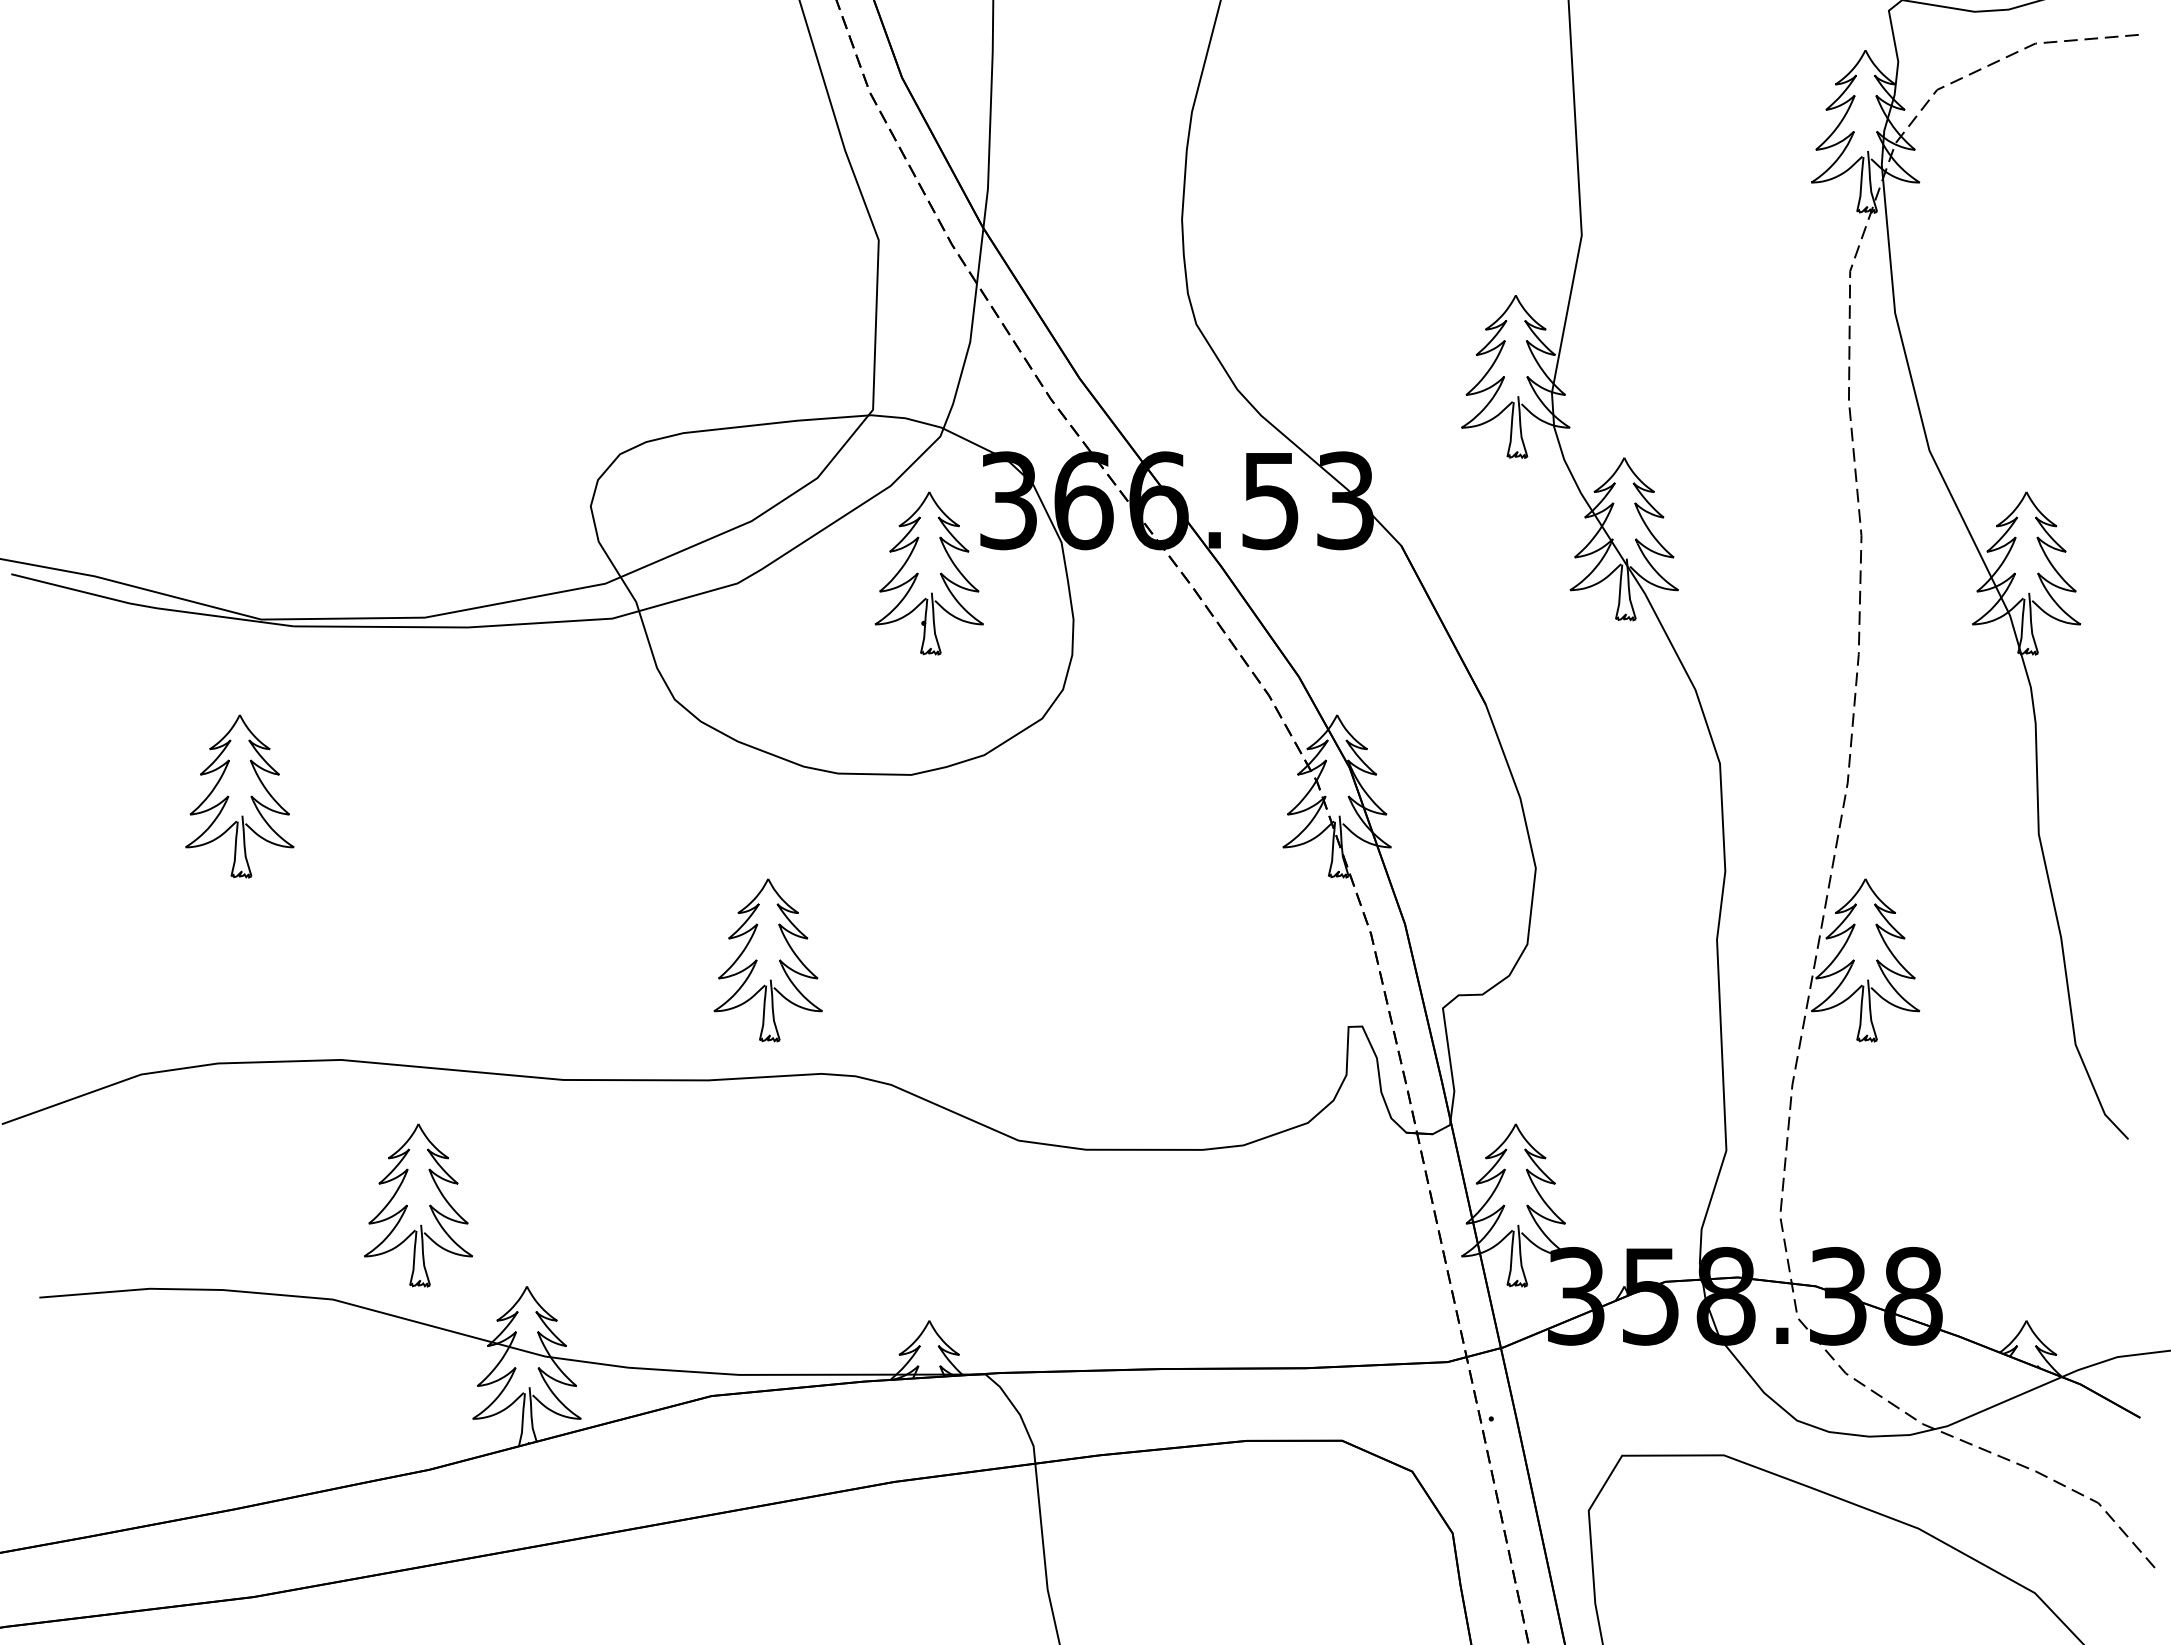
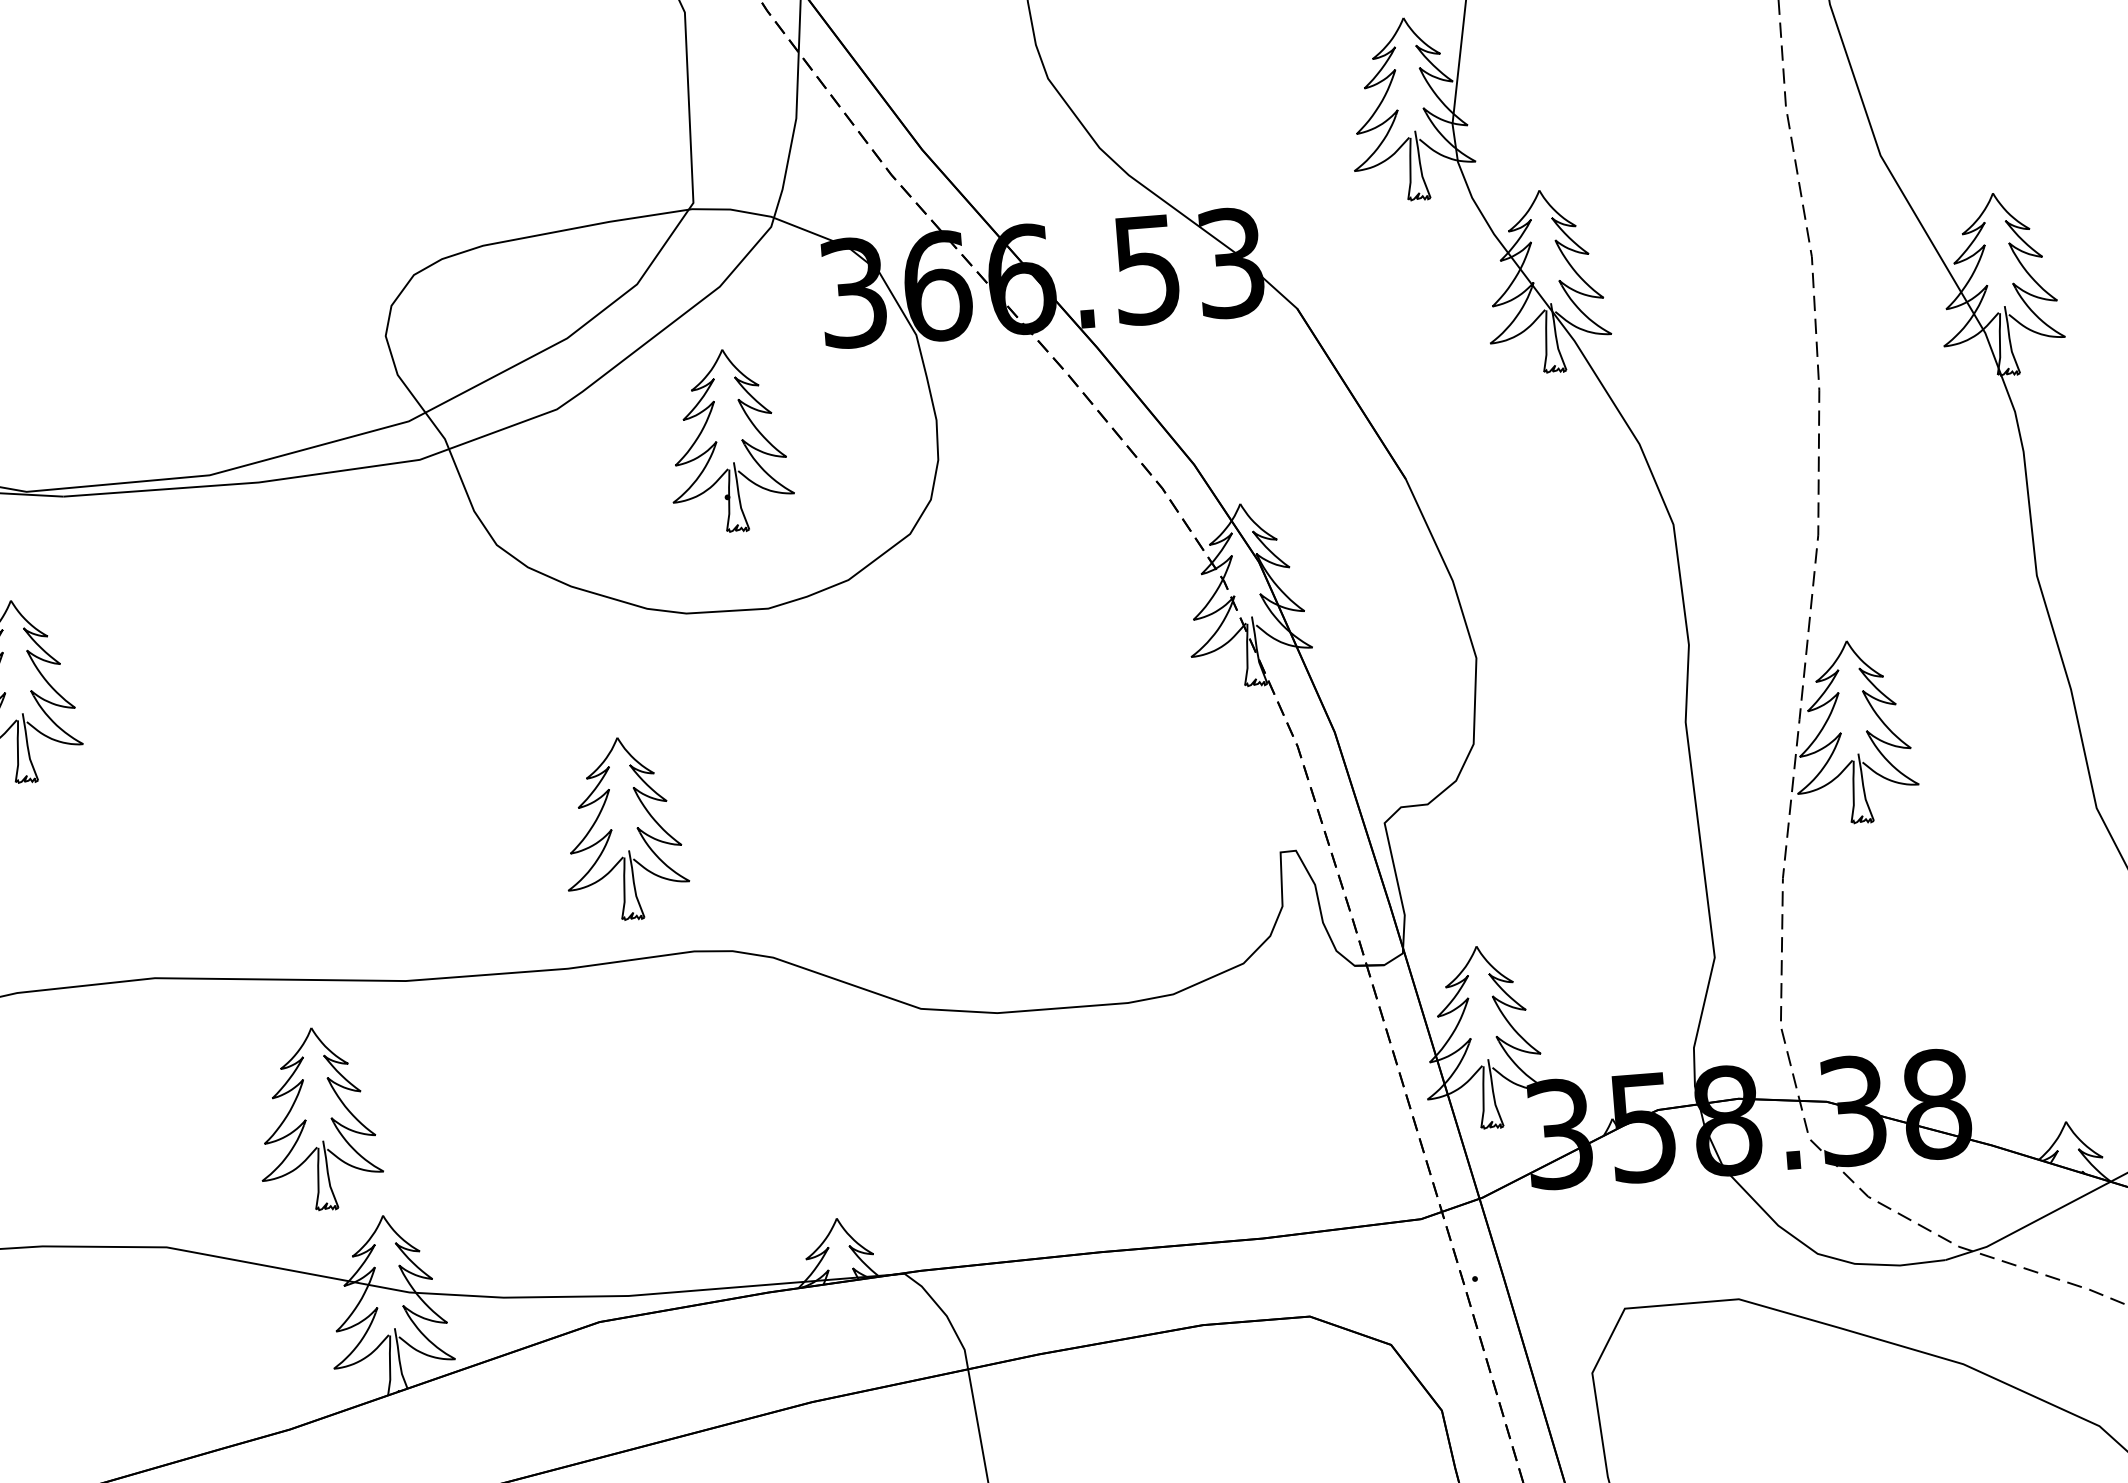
part: (928, 573) -> (728, 441), moved
part: (418, 1205) -> (318, 1119), moved

